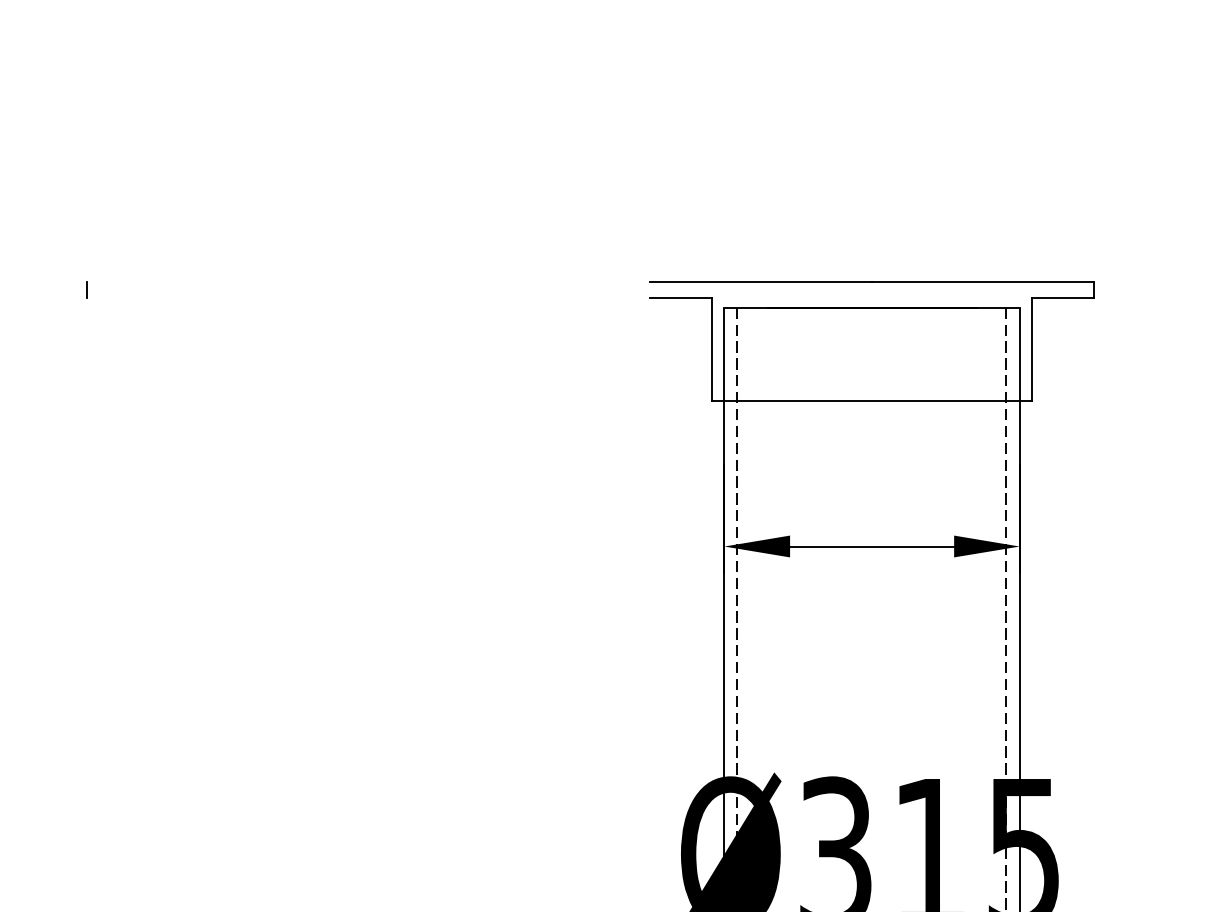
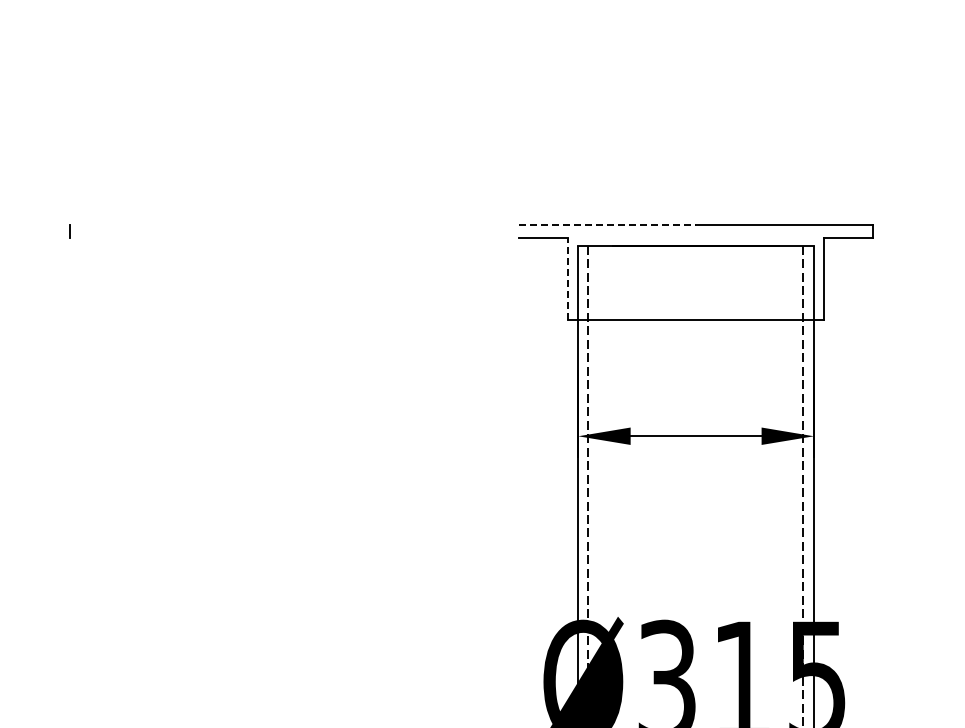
line: (761, 281) -> (607, 224), solid -> dashed
line: (712, 348) -> (568, 278), solid -> dashed

